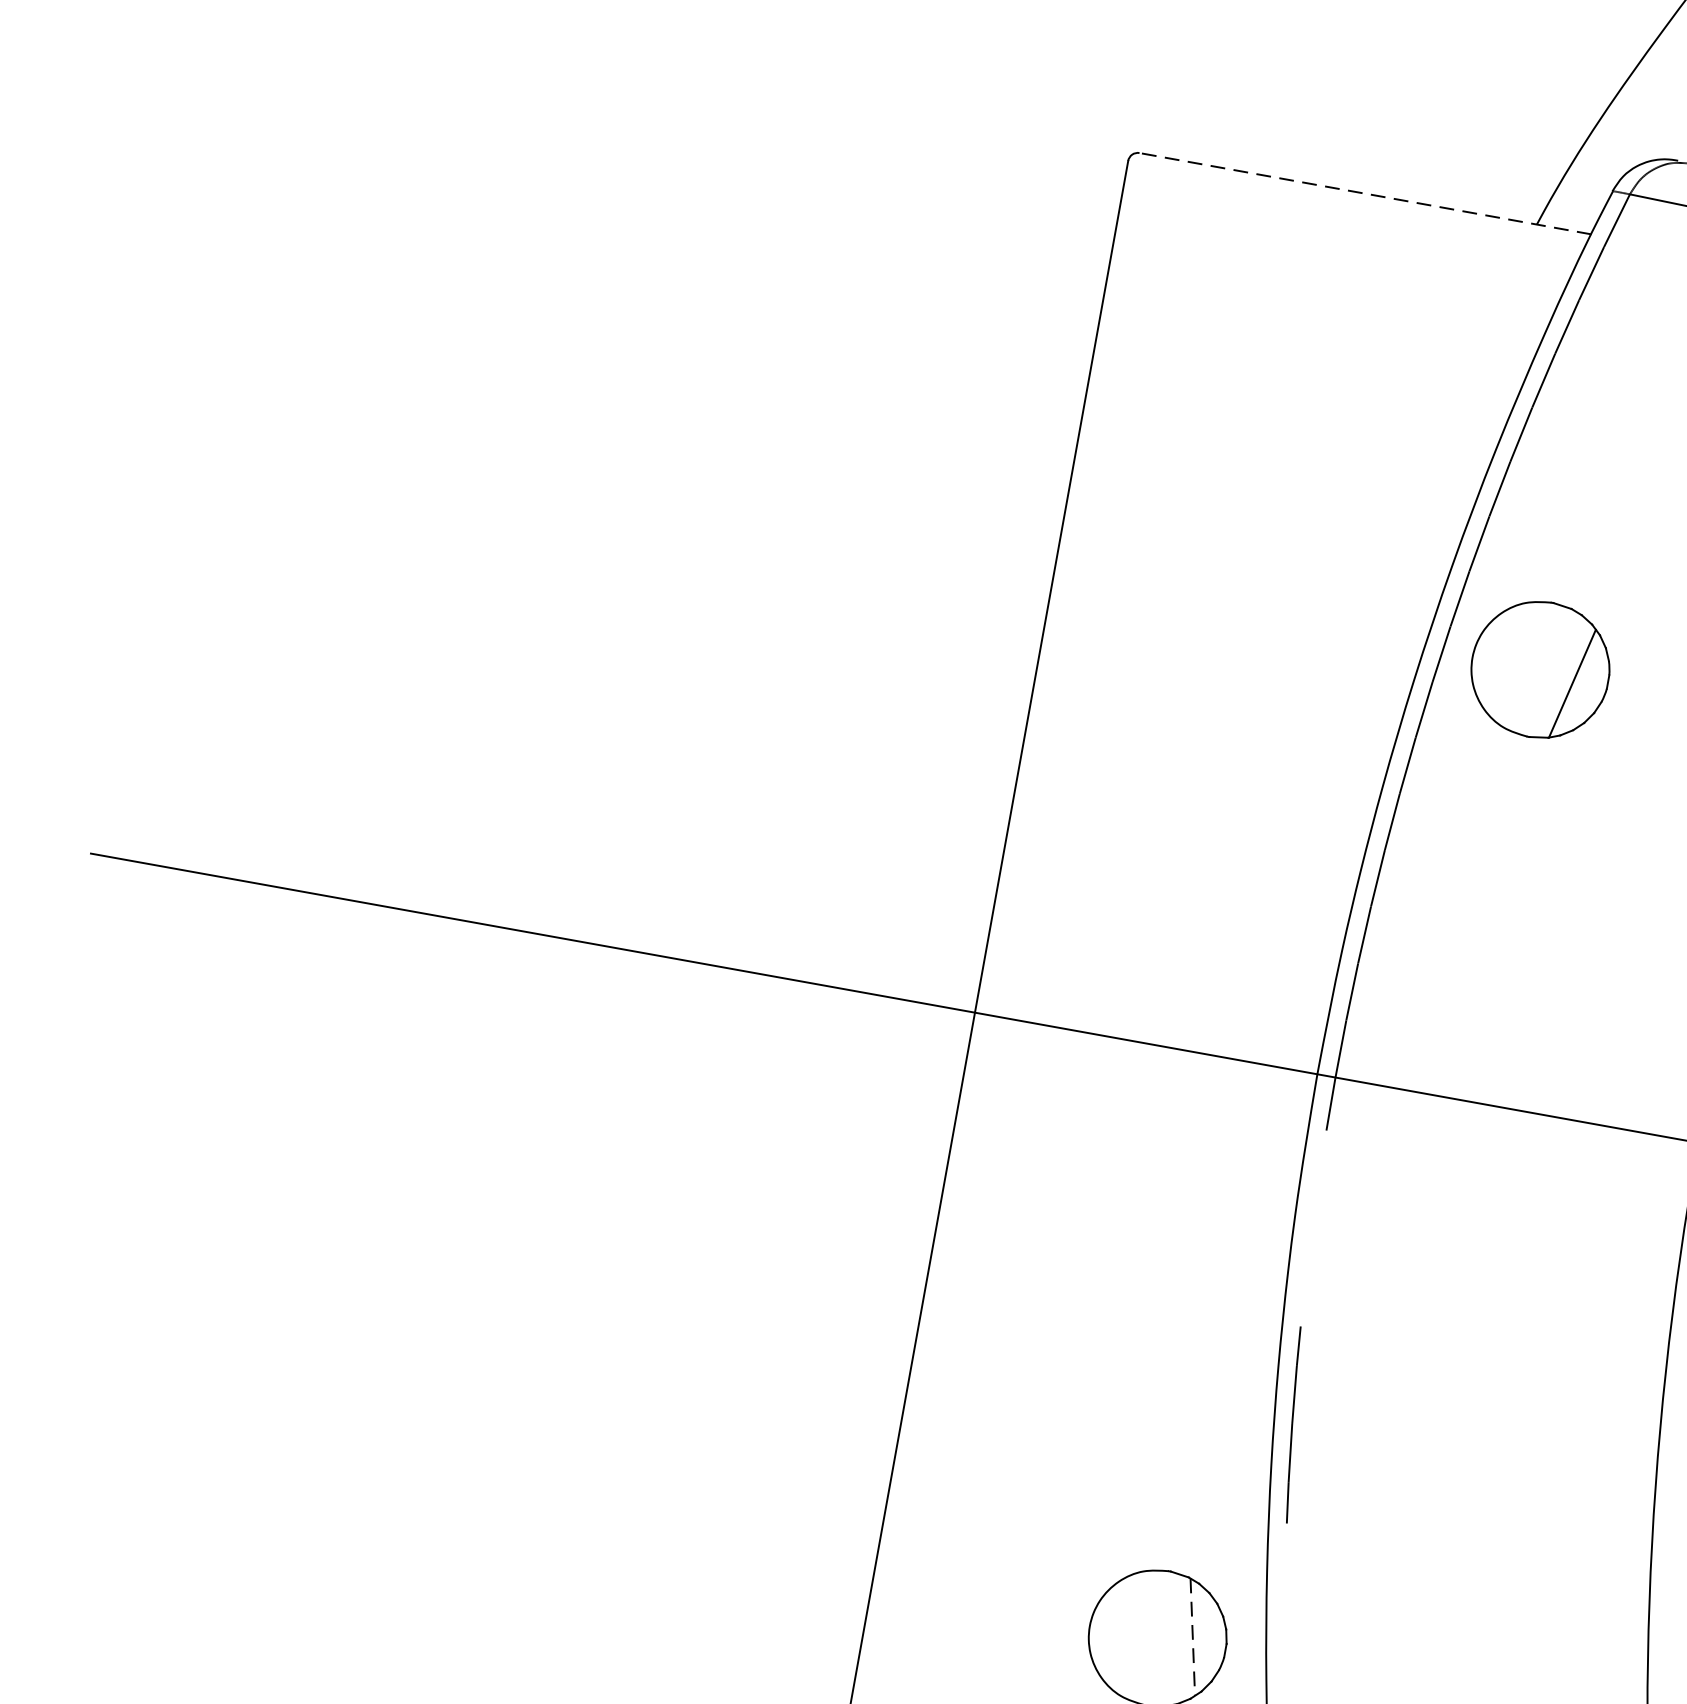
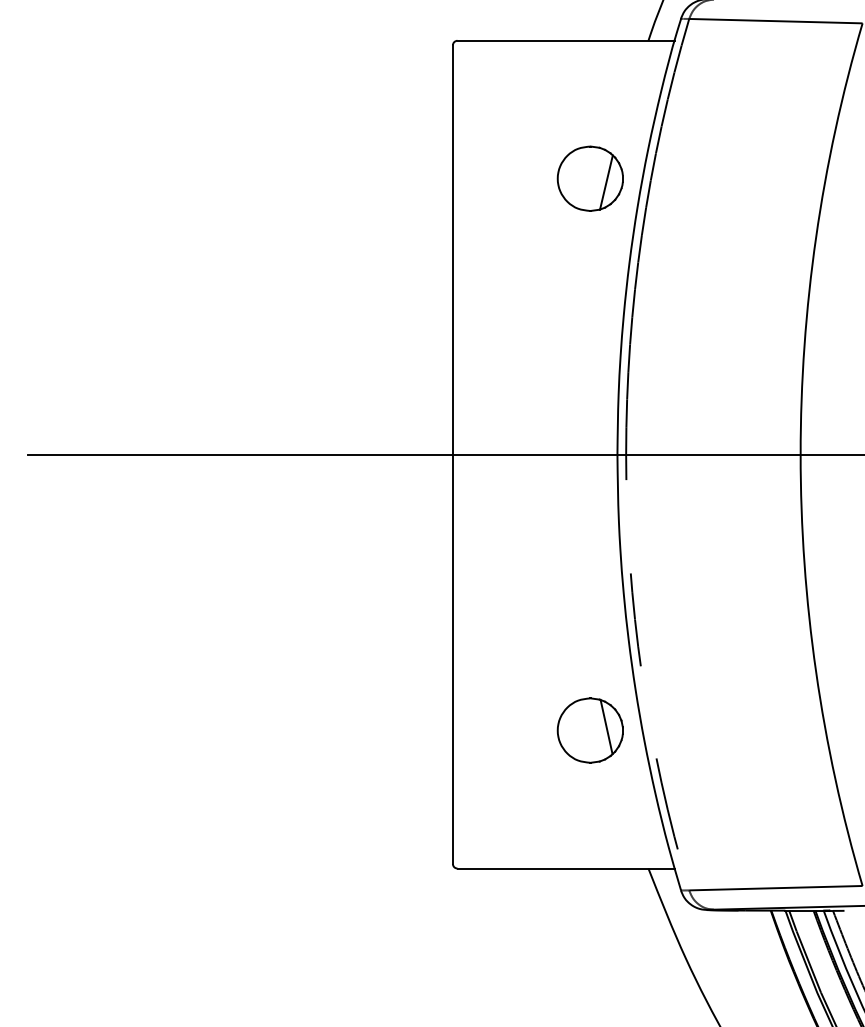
line: (1366, 193) -> (566, 40), dashed -> solid
part: (1538, 668) -> (589, 178), moved
line: (1192, 1637) -> (606, 727), dashed -> solid

